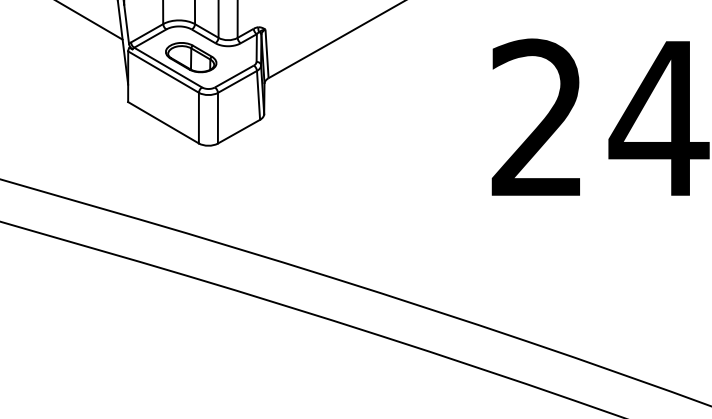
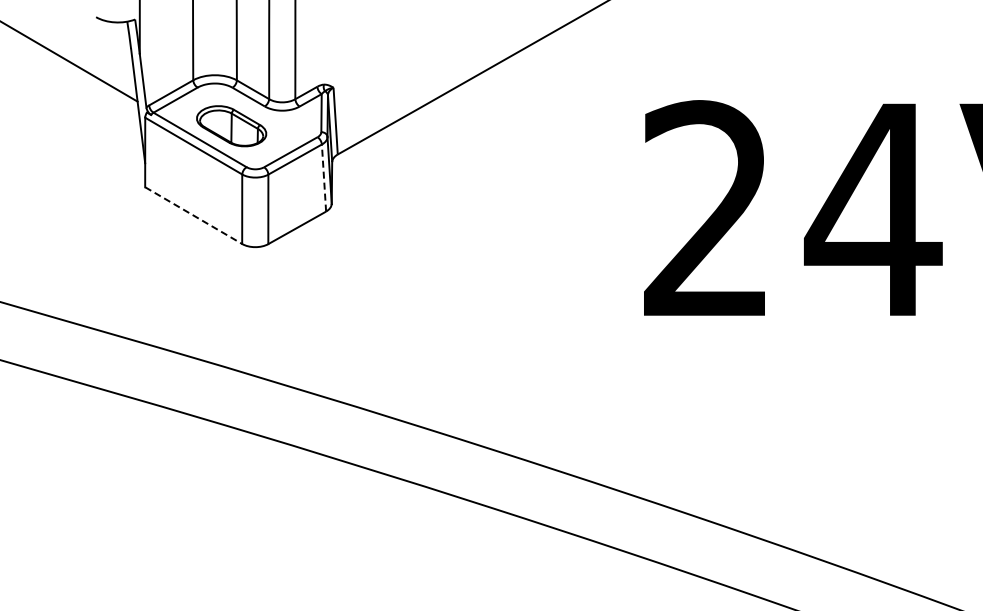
line: (258, 95) -> (324, 178), solid -> dashed
line: (164, 122) -> (194, 215), solid -> dashed

